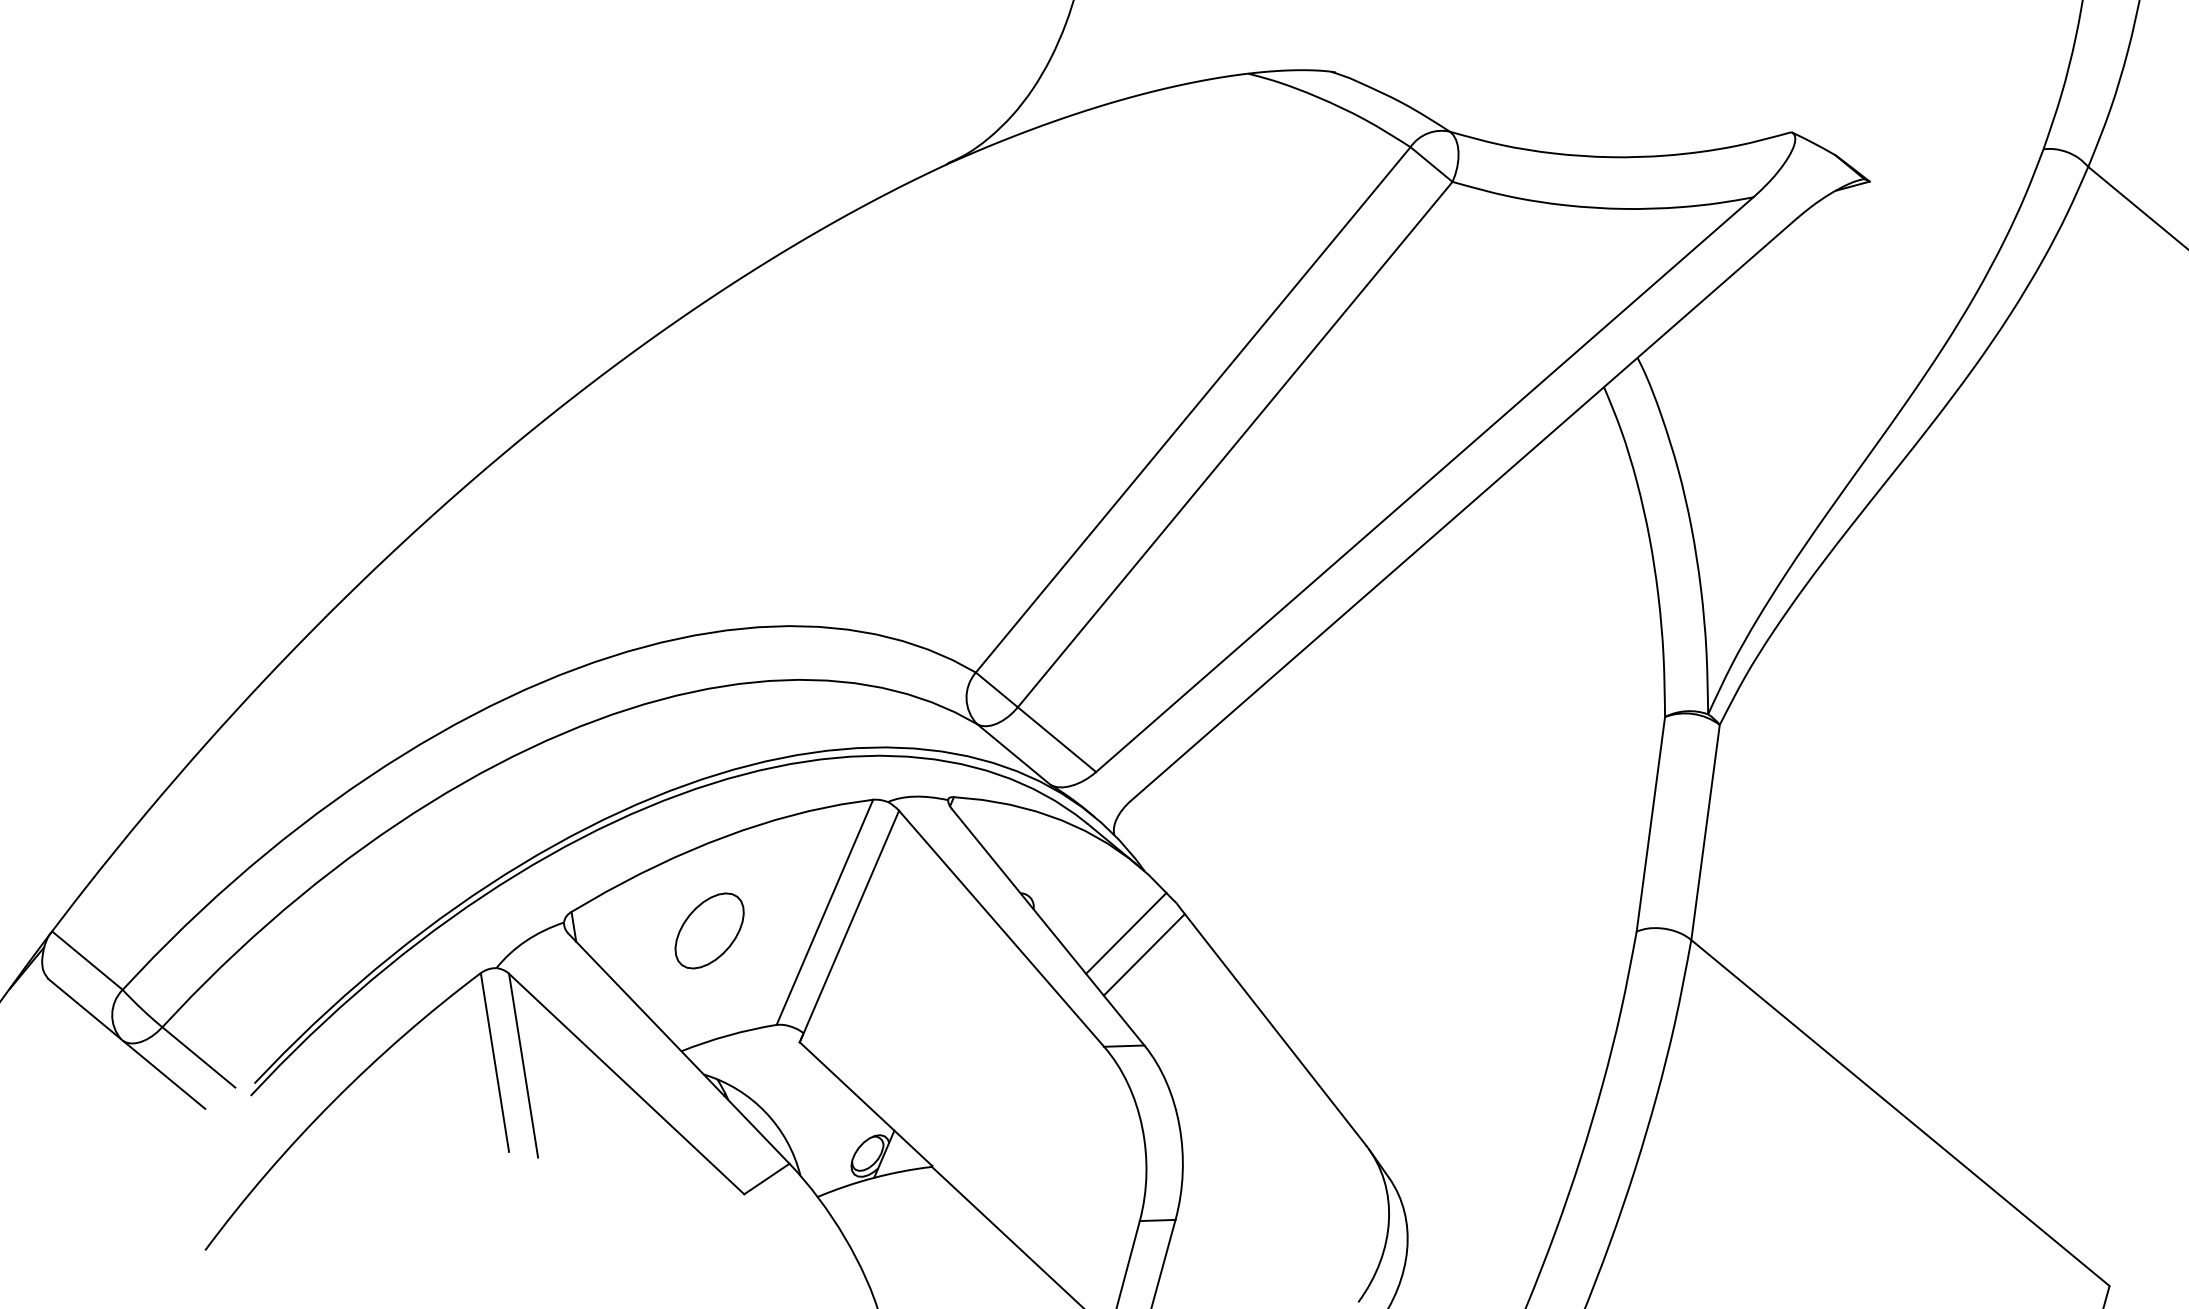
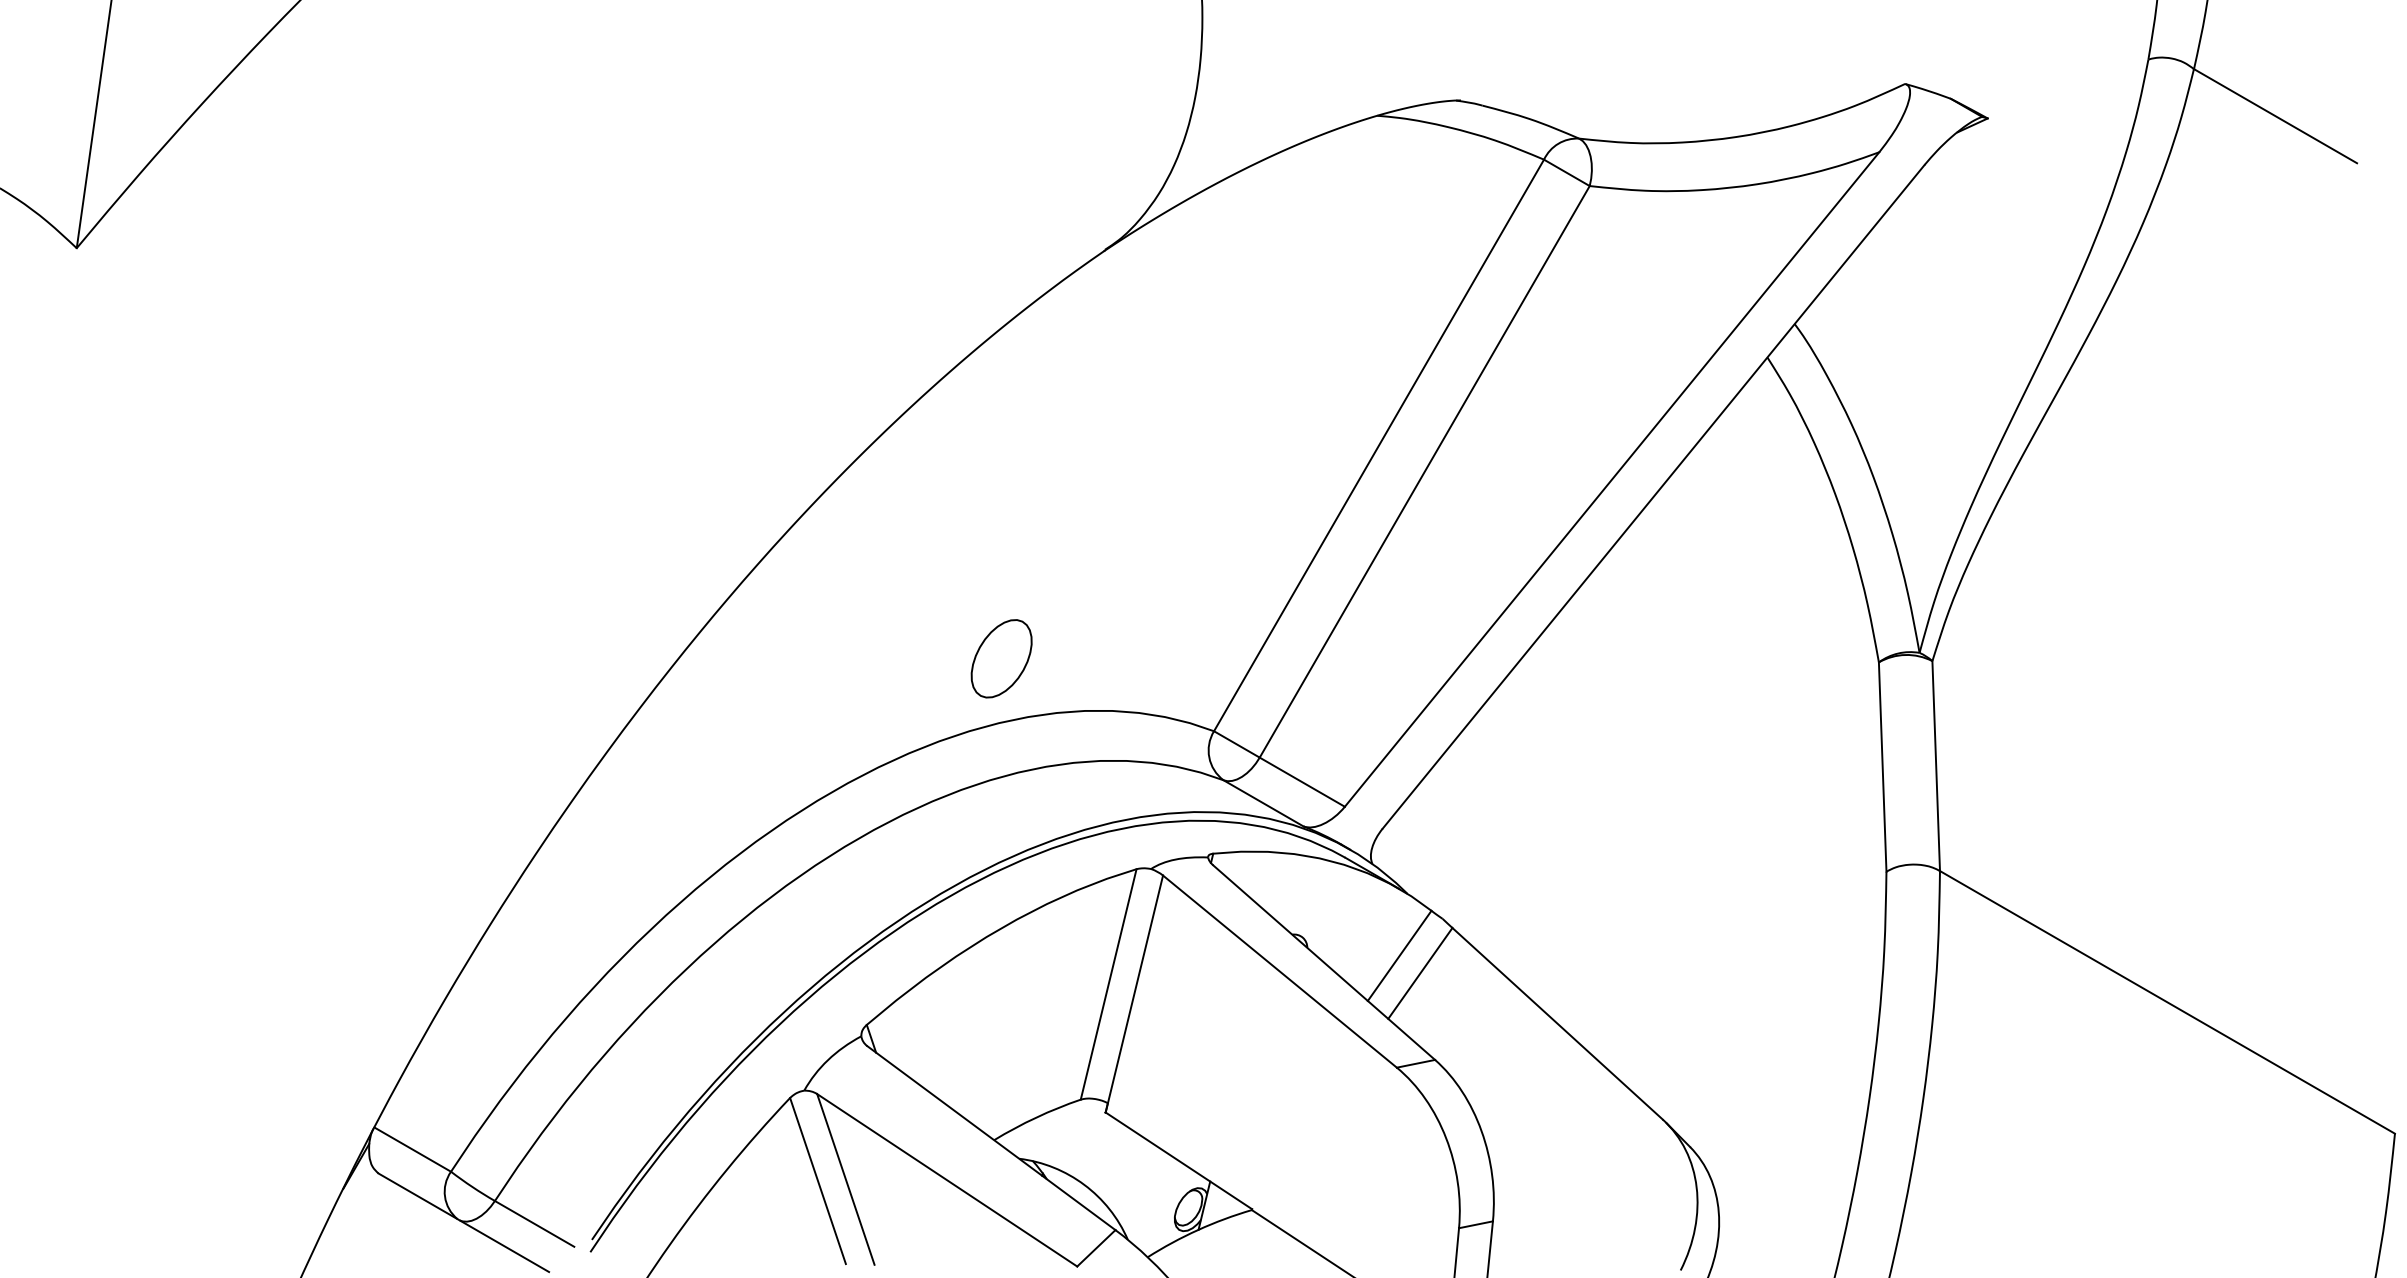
part: (709, 930) -> (1001, 658), moved

